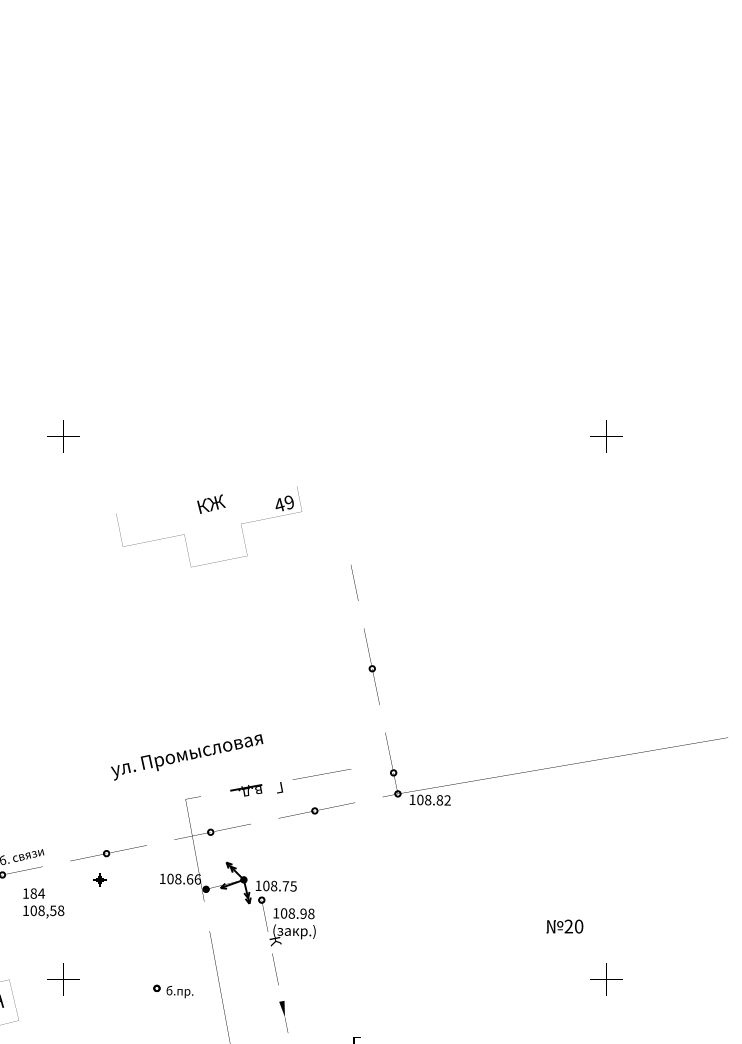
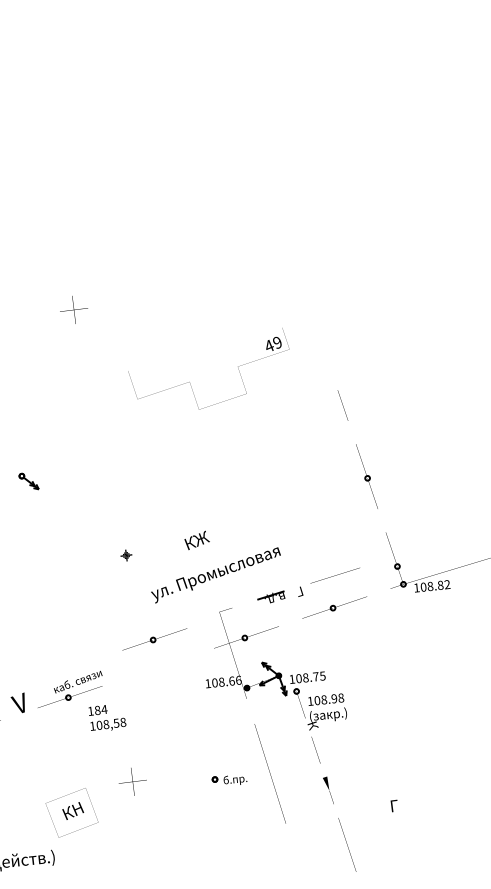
text: (211, 503) -> (197, 539), moved
part: (108, 853) -> (154, 639), moved
part: (99, 879) -> (125, 555), moved

